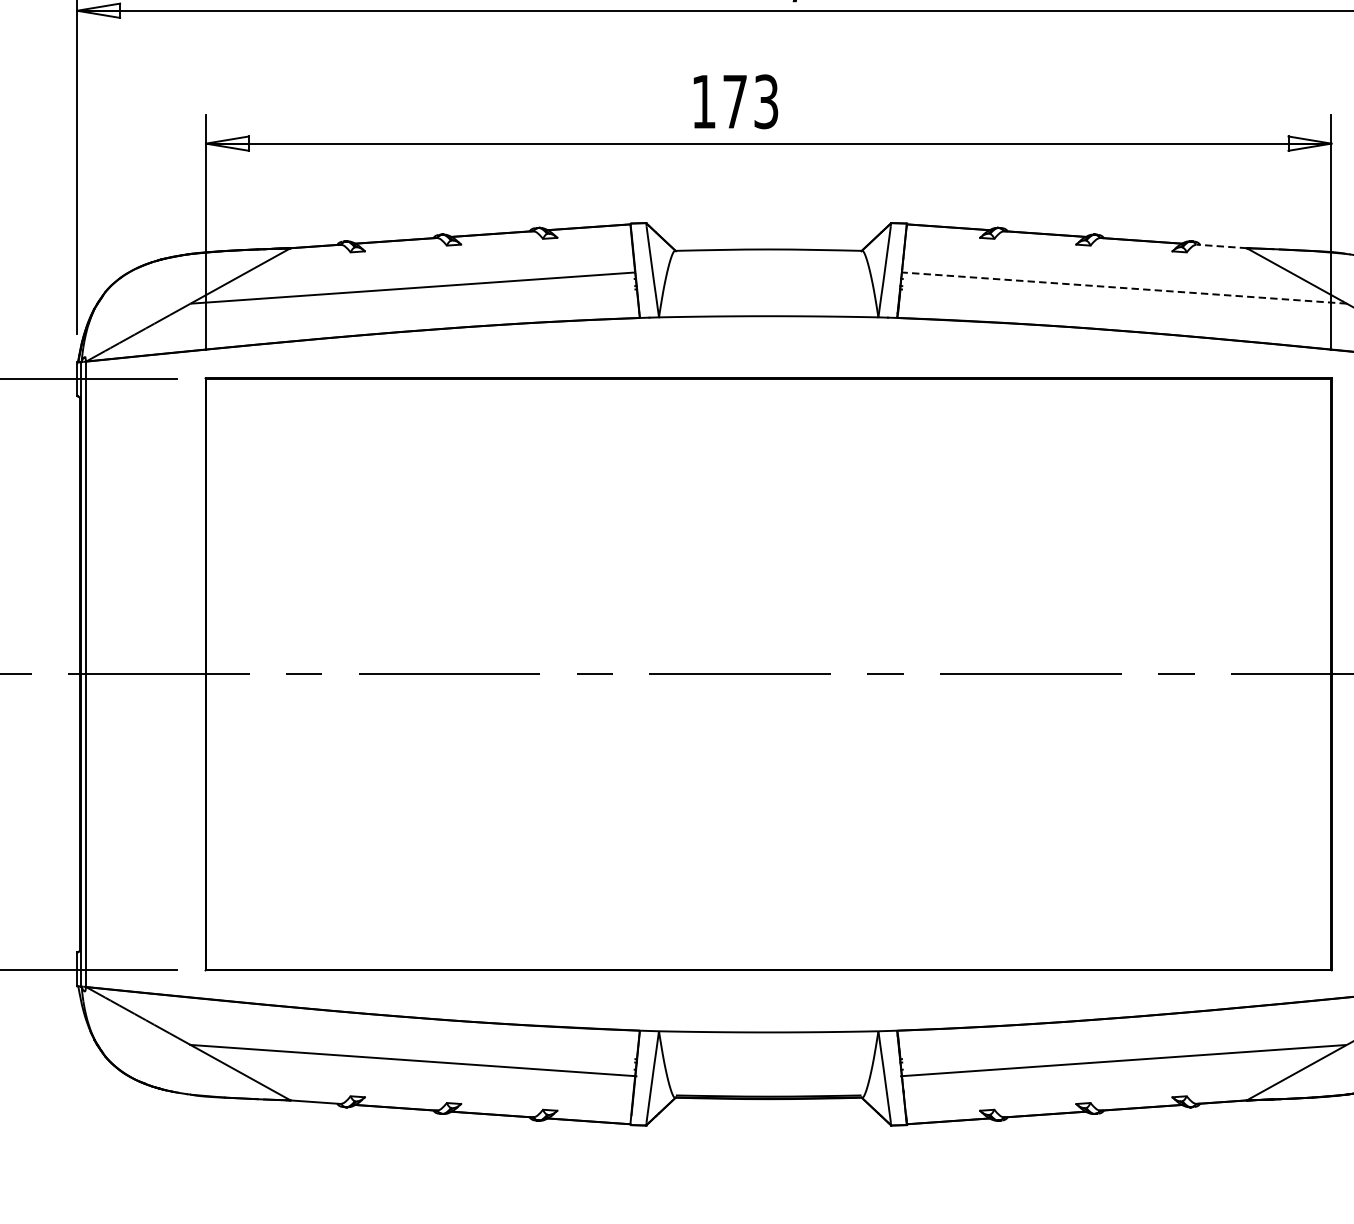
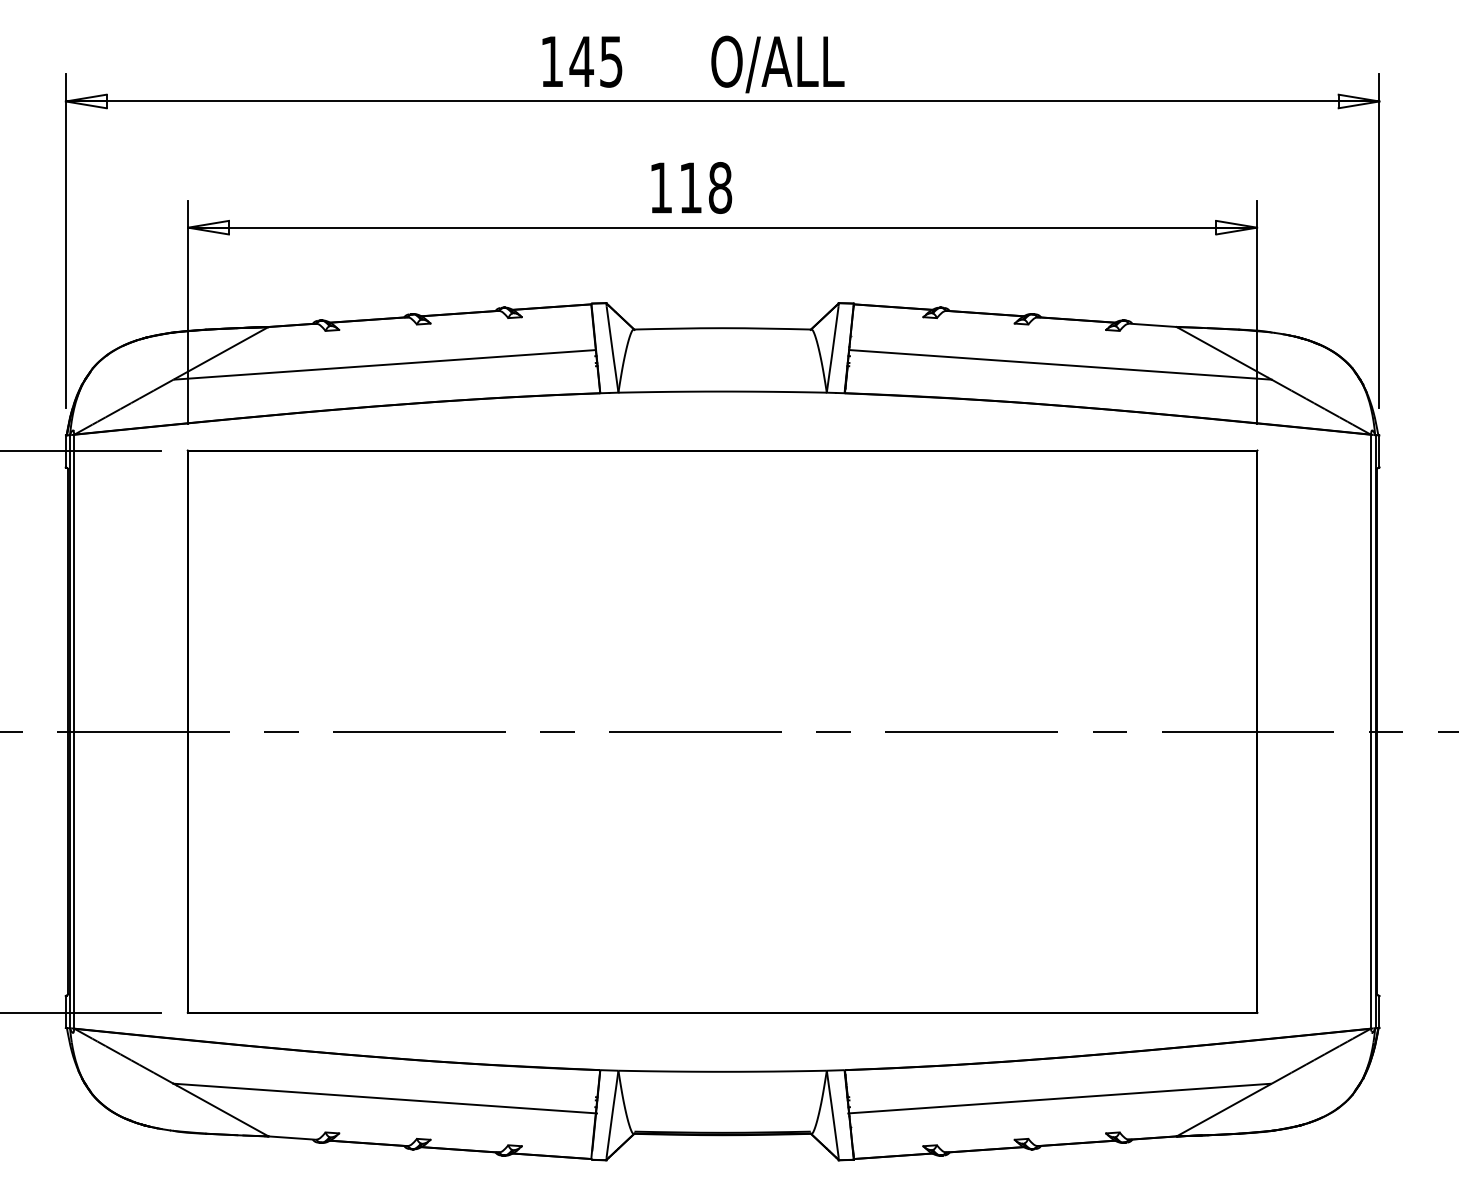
text: (750, 101) -> (705, 187), 173 -> 118
line: (1222, 246) -> (1153, 325), dashed -> solid
line: (1124, 287) -> (1060, 364), dashed -> solid

